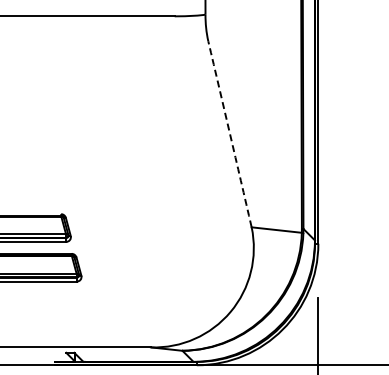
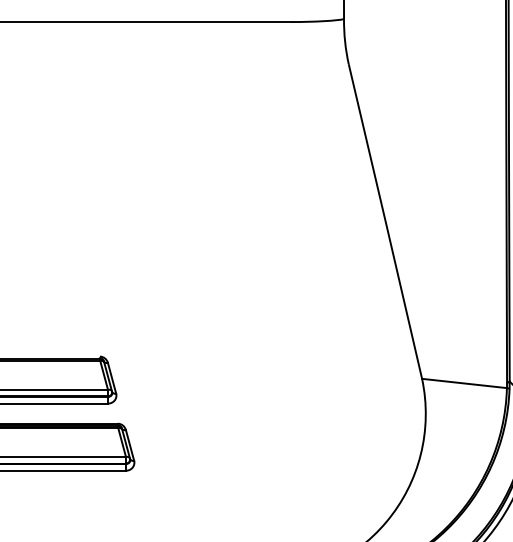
arc: (230, 134) -> (386, 221), dashed -> solid

